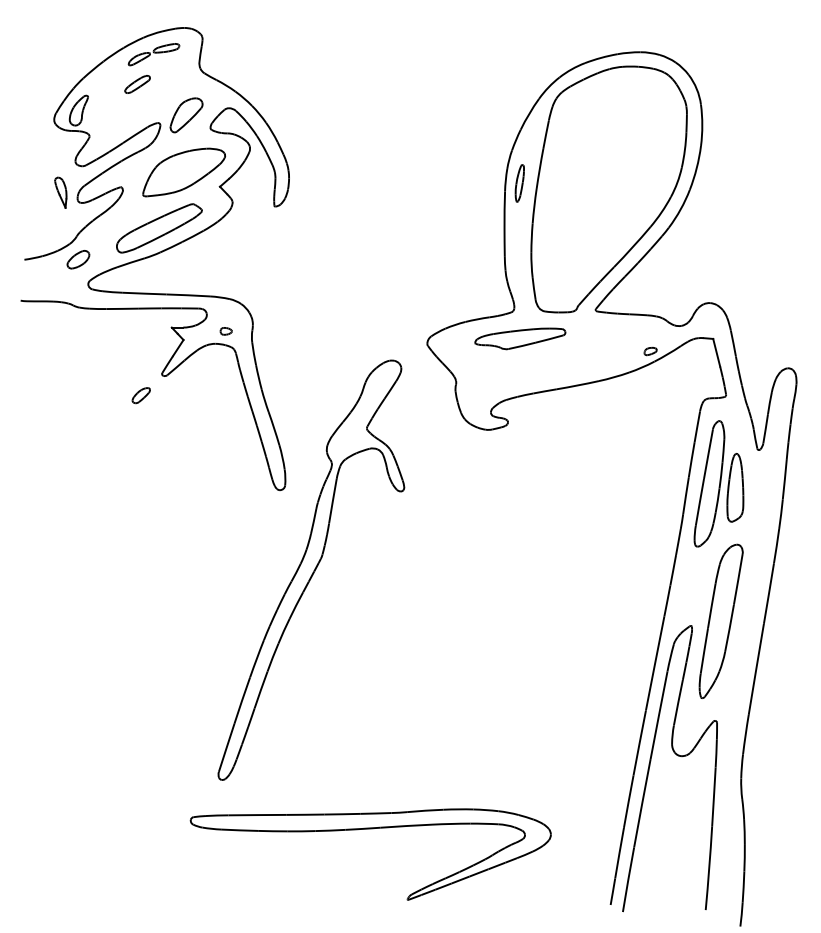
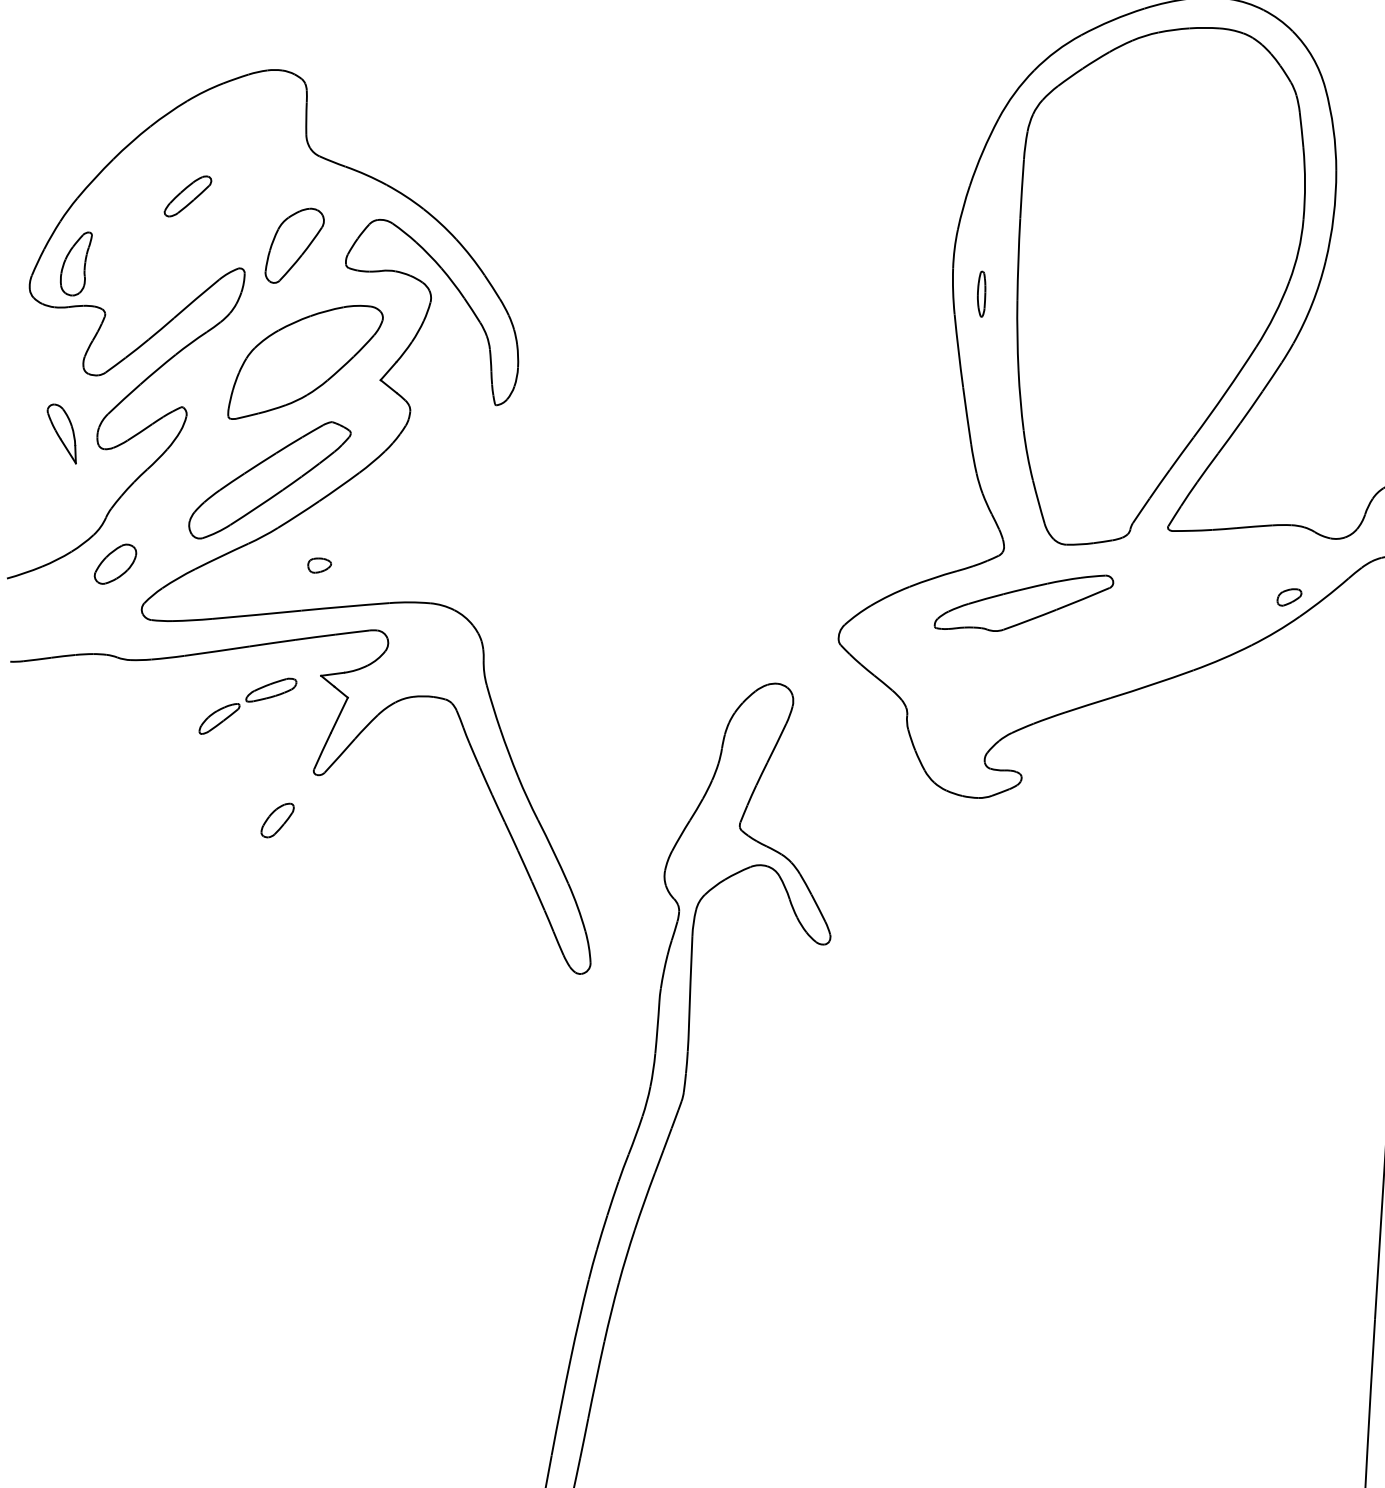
part: (153, 54) -> (246, 705), moved
part: (519, 183) -> (981, 294), size x0.6
part: (225, 331) -> (318, 565), moved

